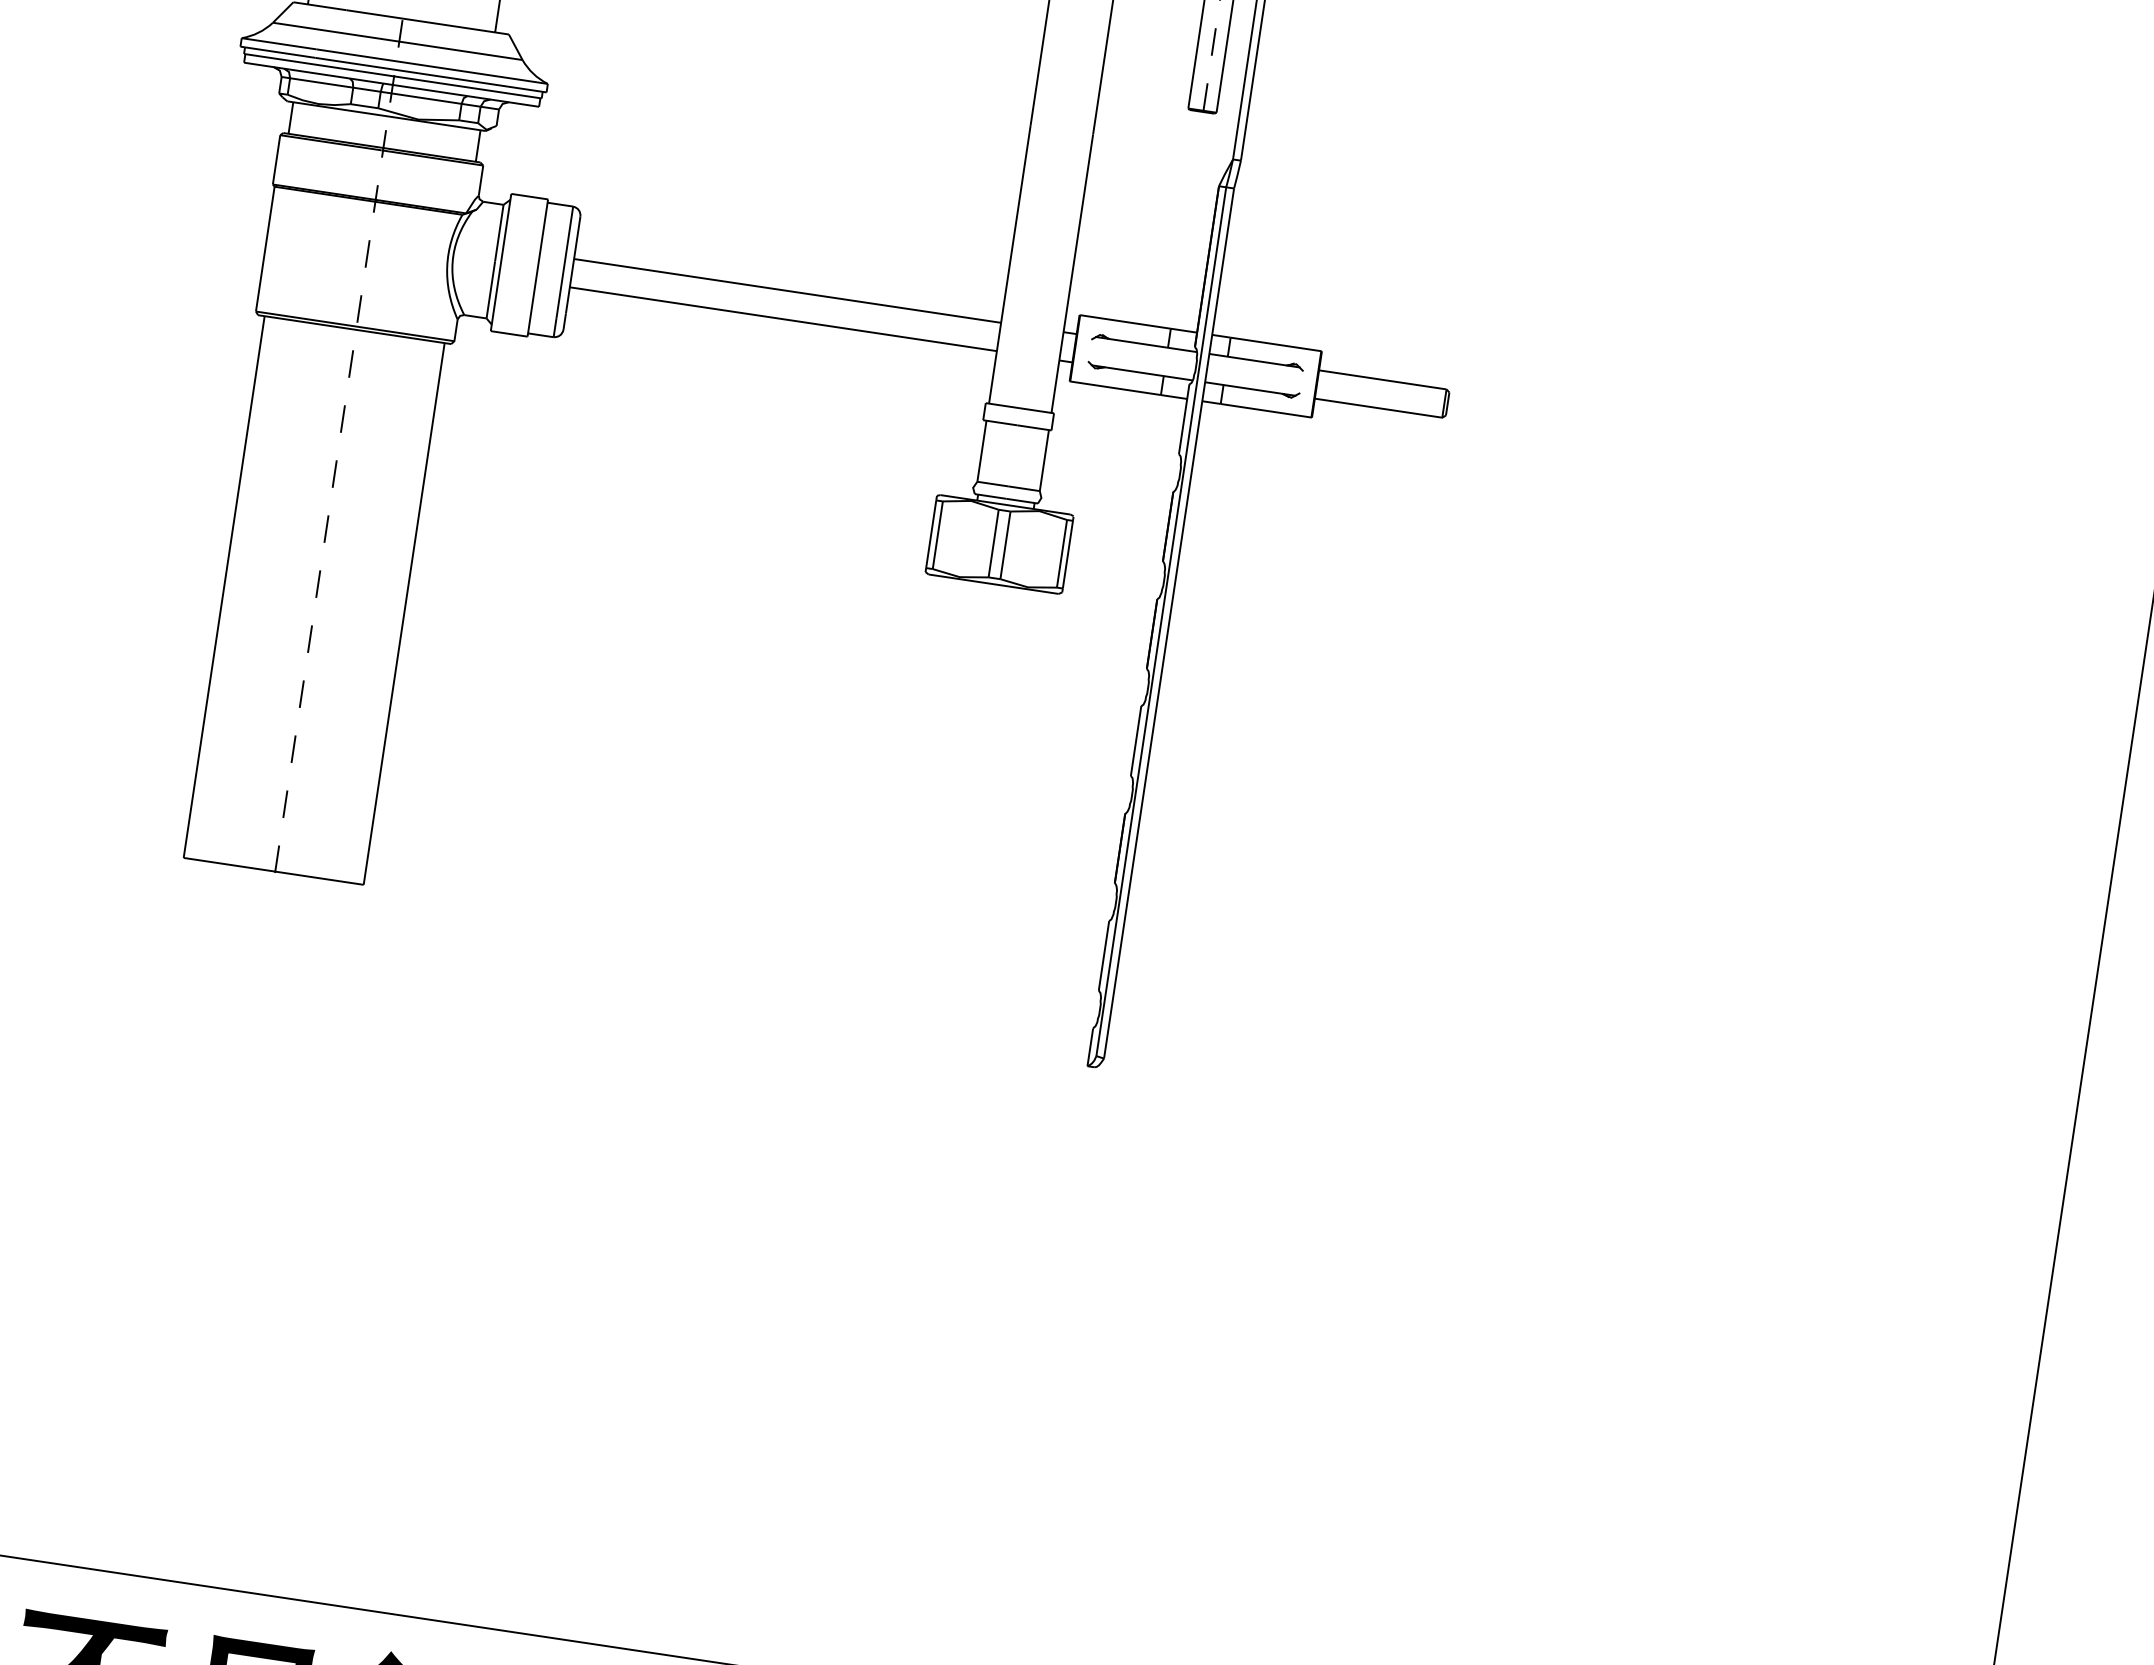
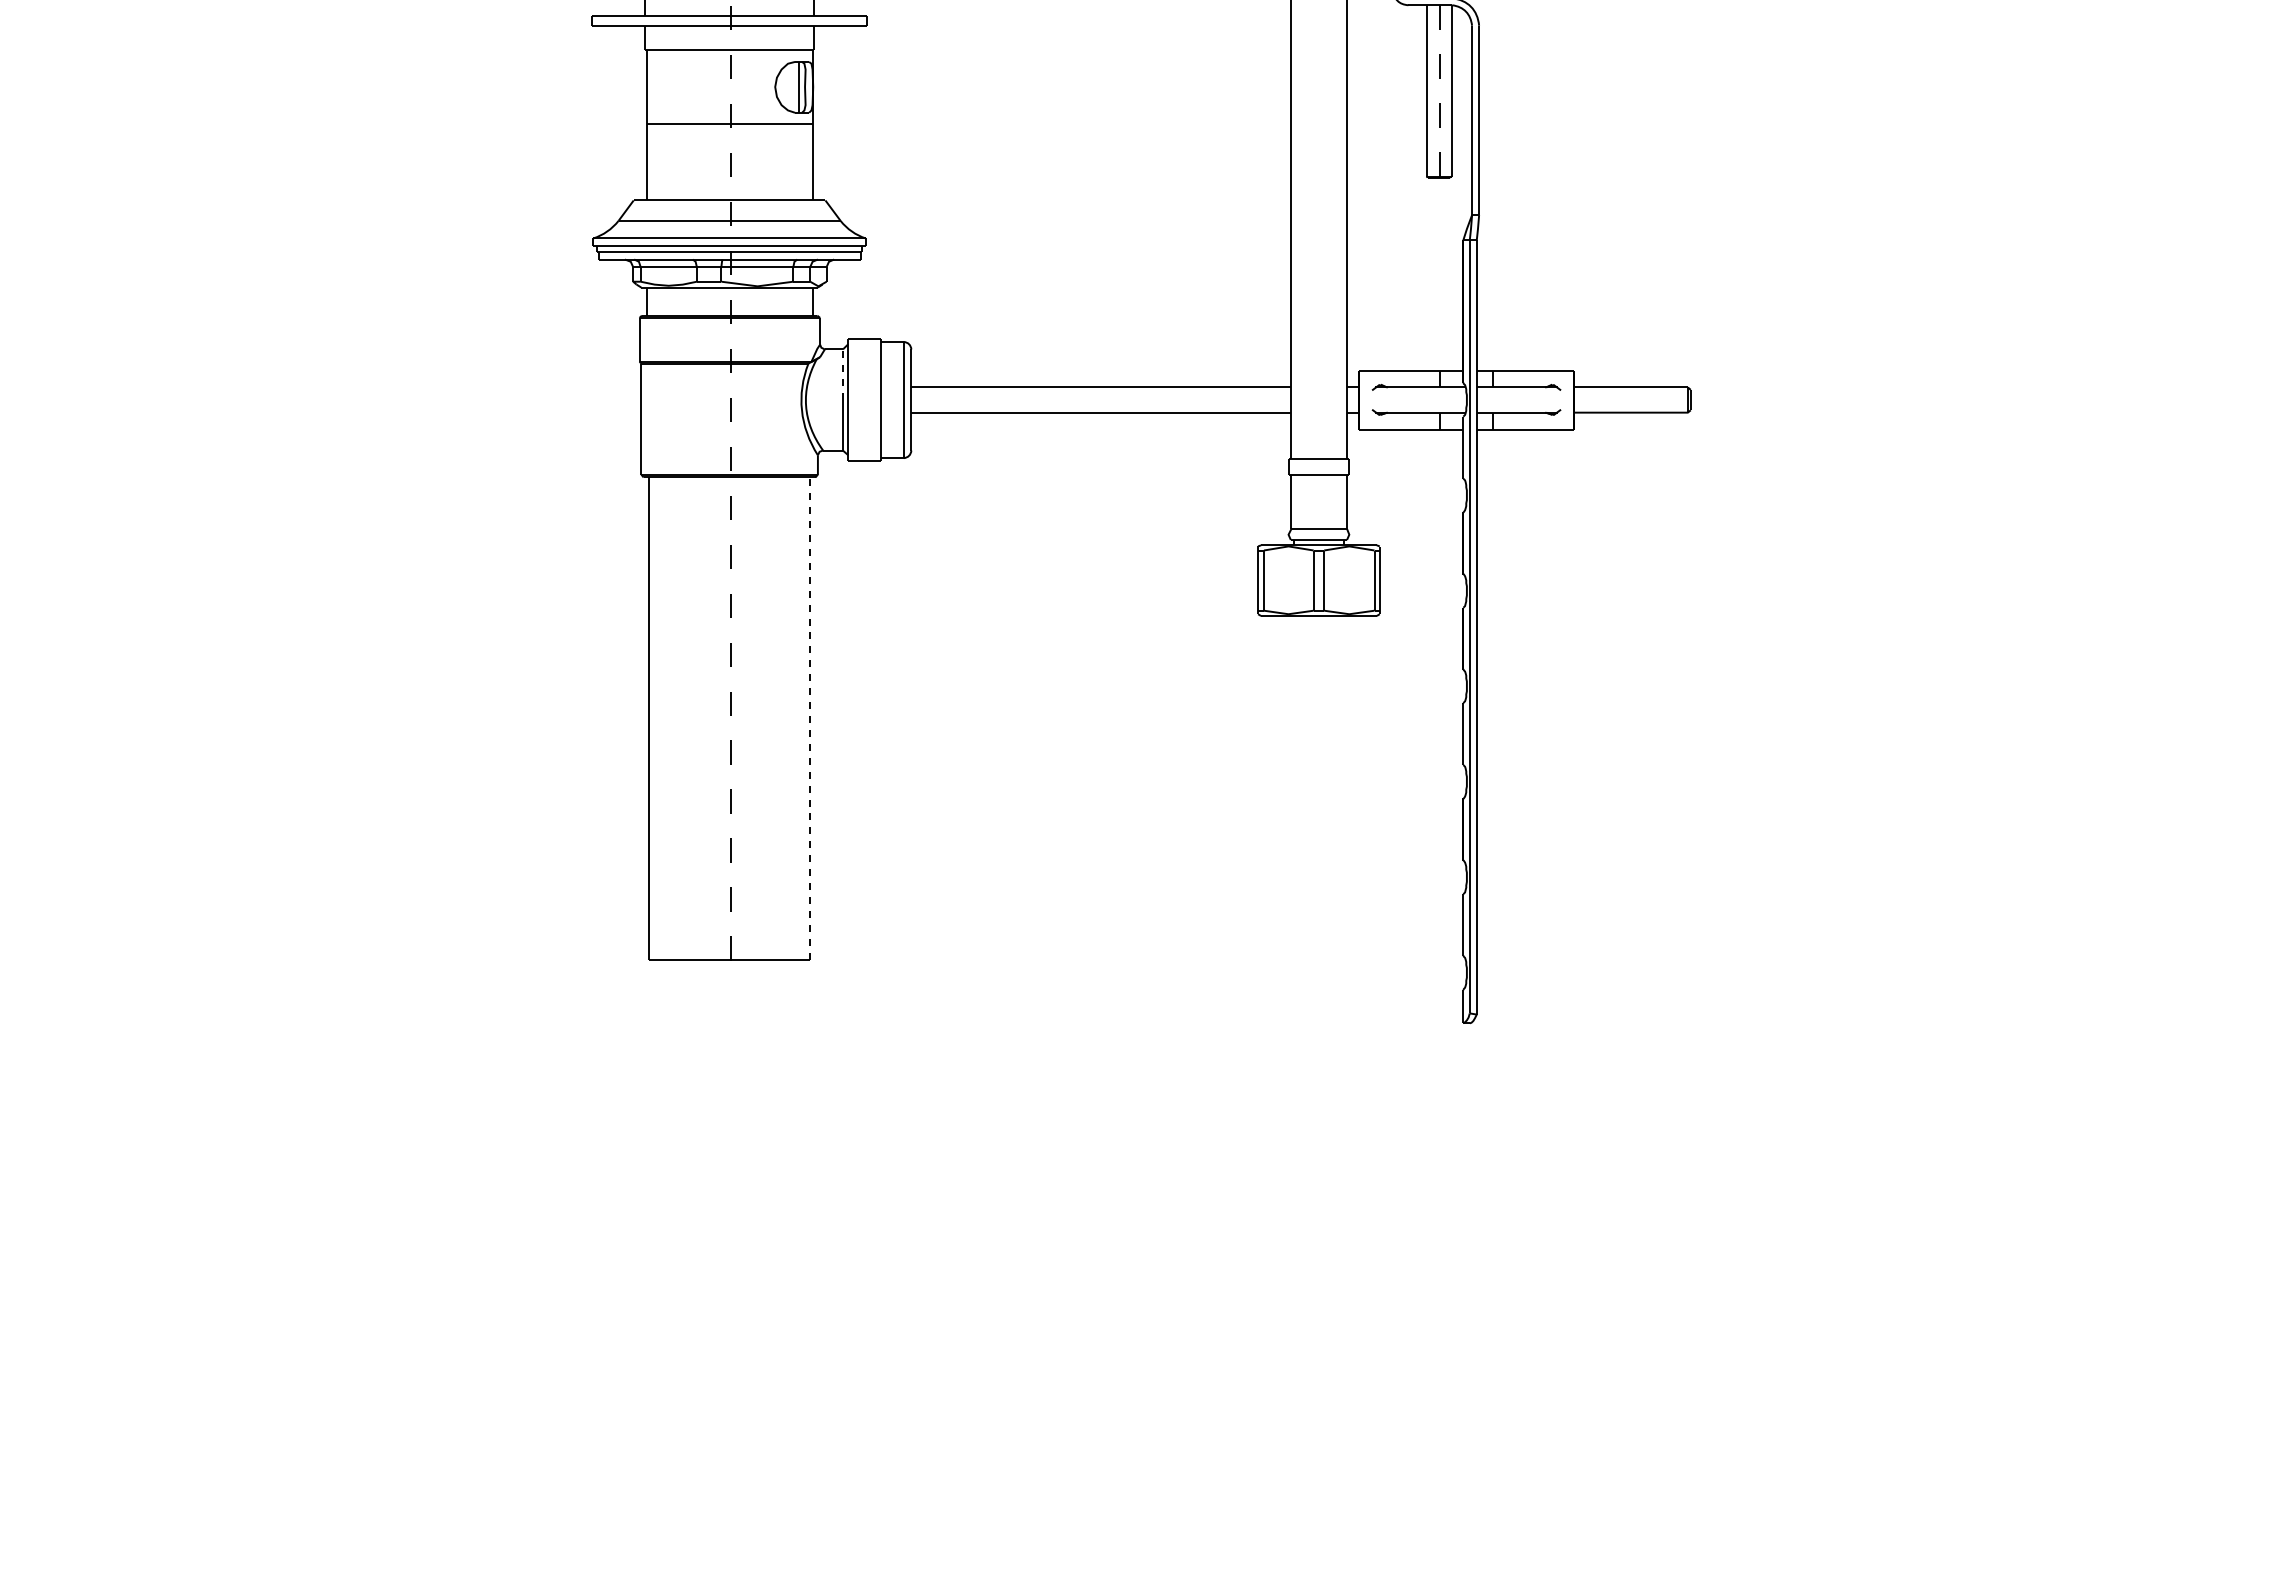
line: (498, 232) -> (842, 374), solid -> dashed
line: (403, 613) -> (809, 718), solid -> dashed

